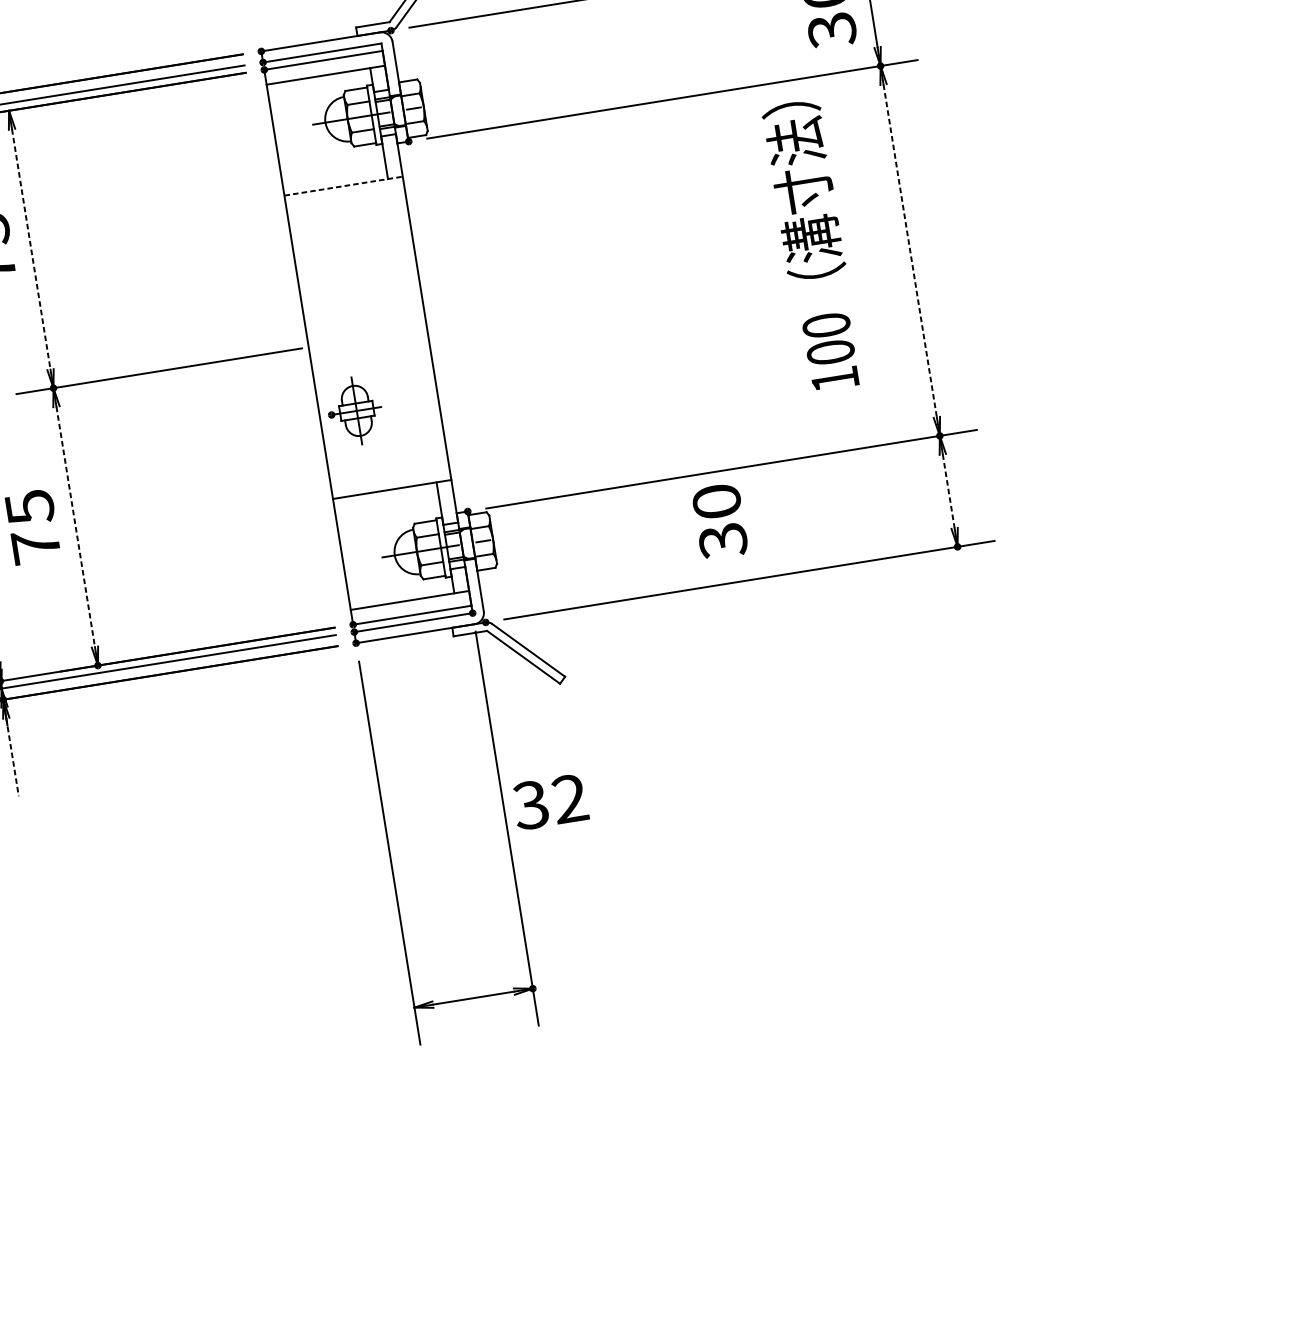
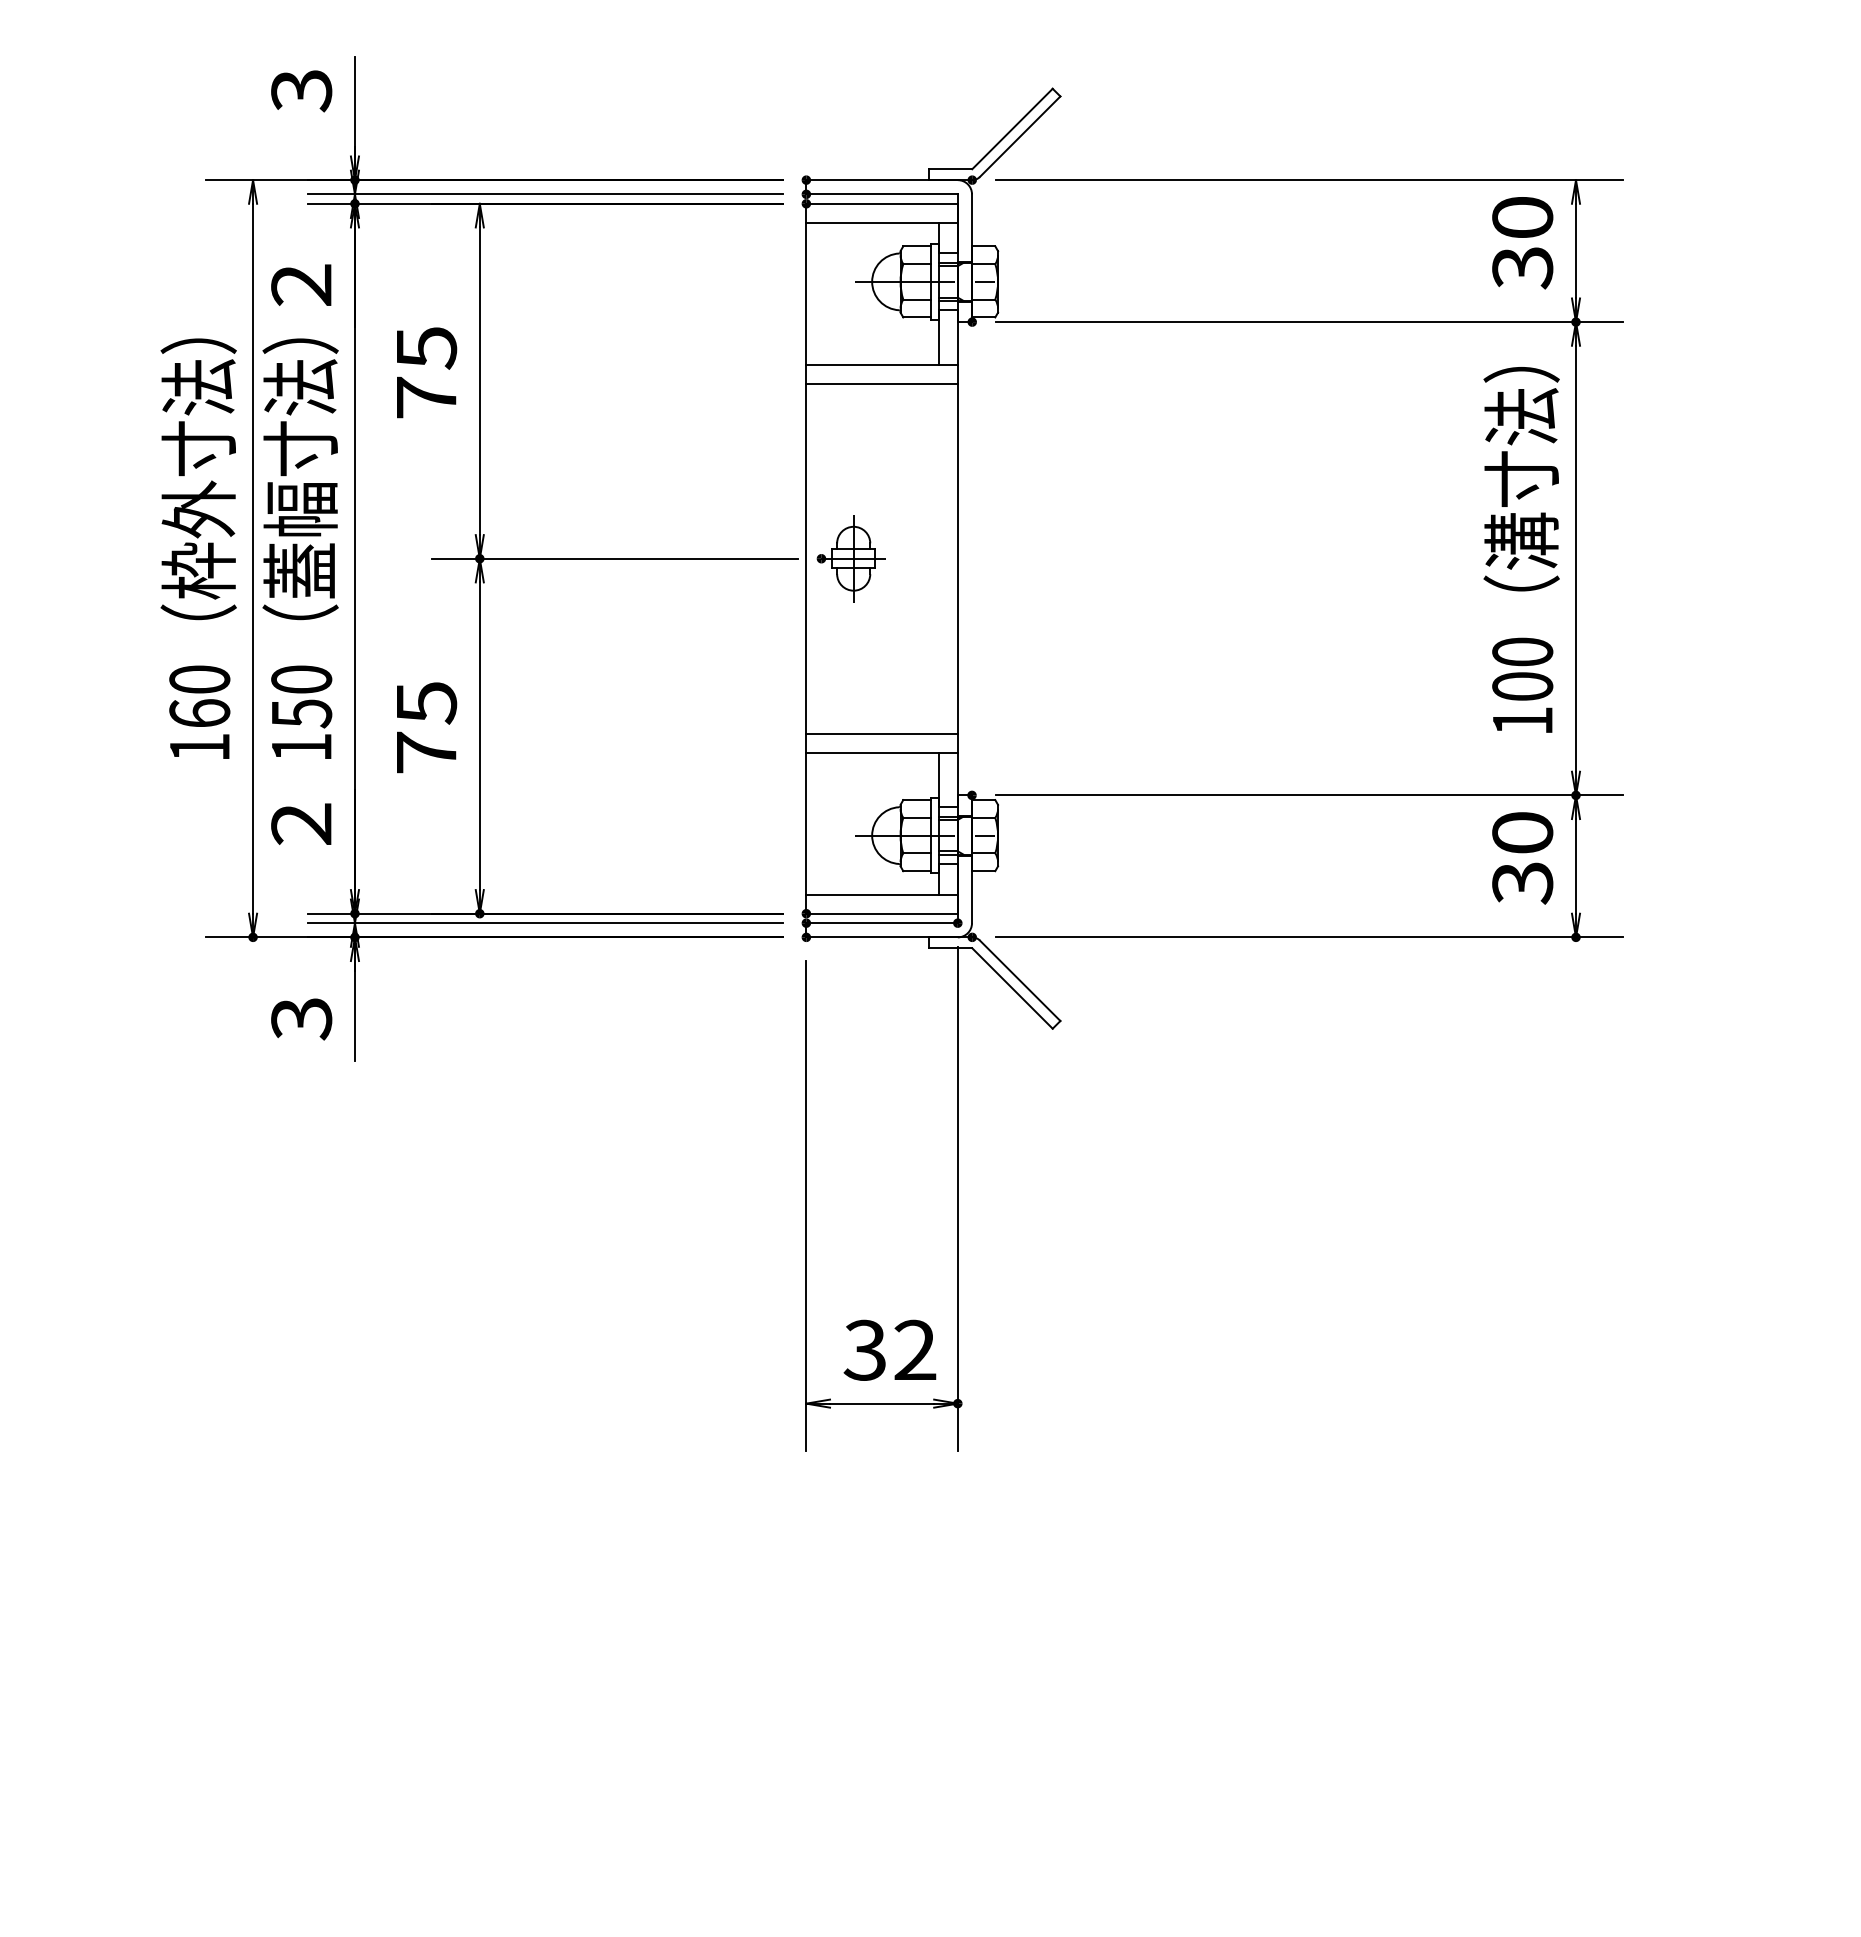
line: (343, 185) -> (882, 364), dashed -> solid
line: (345, 200) -> (881, 383), added
text: (812, 245) -> (1521, 549), moved
line: (31, 249) -> (479, 381), dashed -> solid
line: (910, 250) -> (1576, 558), dashed -> solid
part: (354, 411) -> (850, 558), moved
line: (389, 474) -> (881, 733), added
line: (949, 491) -> (1576, 866), dashed -> solid
text: (719, 521) -> (1522, 858), moved
line: (75, 527) -> (479, 736), dashed -> solid
line: (12, 756) -> (354, 1010), dashed -> solid
text: (549, 801) -> (889, 1349), moved

